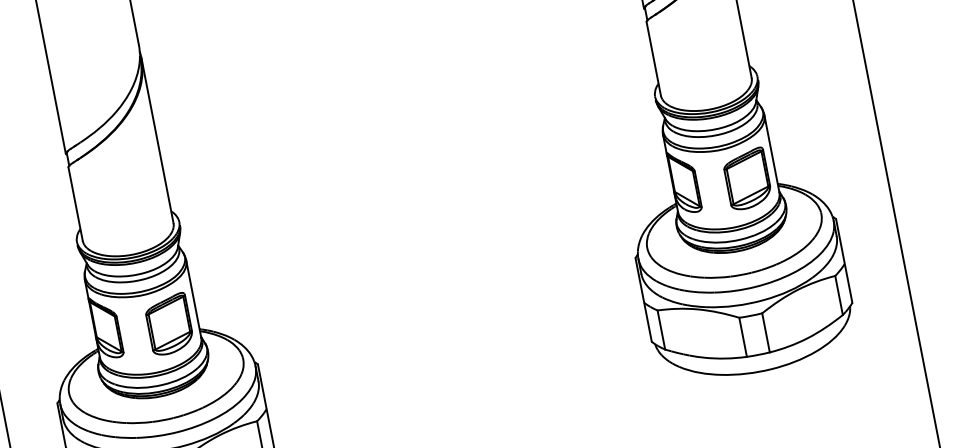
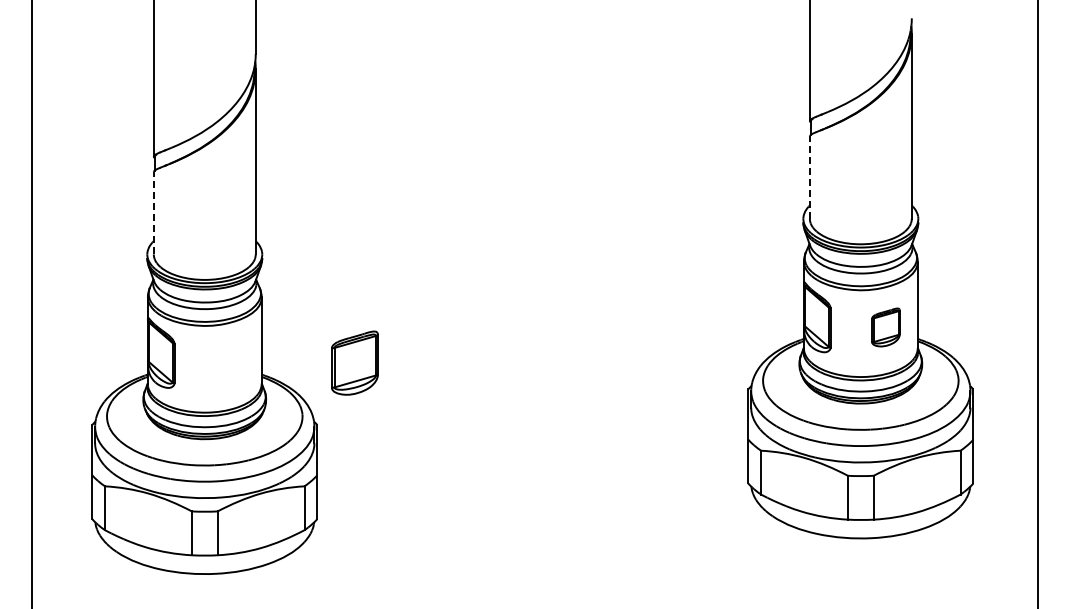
line: (653, 58) -> (809, 177), solid -> dashed
part: (747, 179) -> (885, 327), size x0.6
line: (75, 203) -> (153, 212), solid -> dashed
part: (168, 323) -> (354, 362), moved

